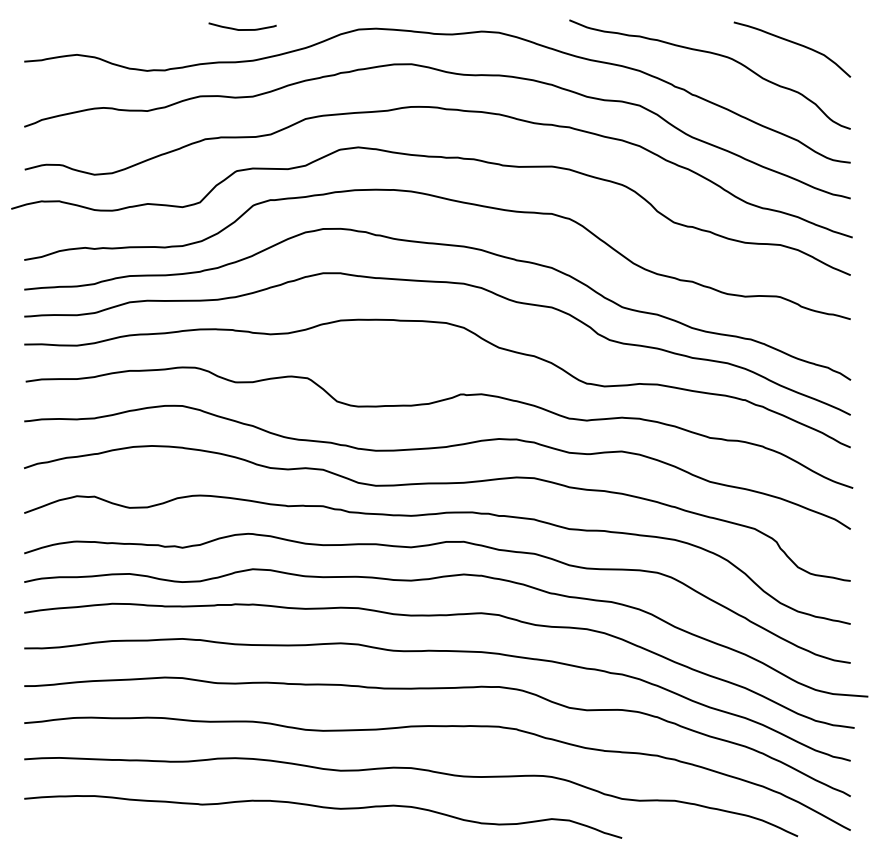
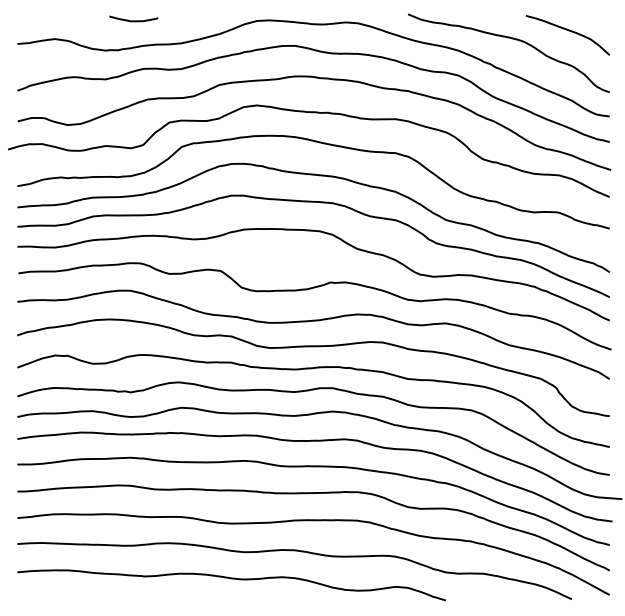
curve: (242, 29) -> (133, 20), moved

